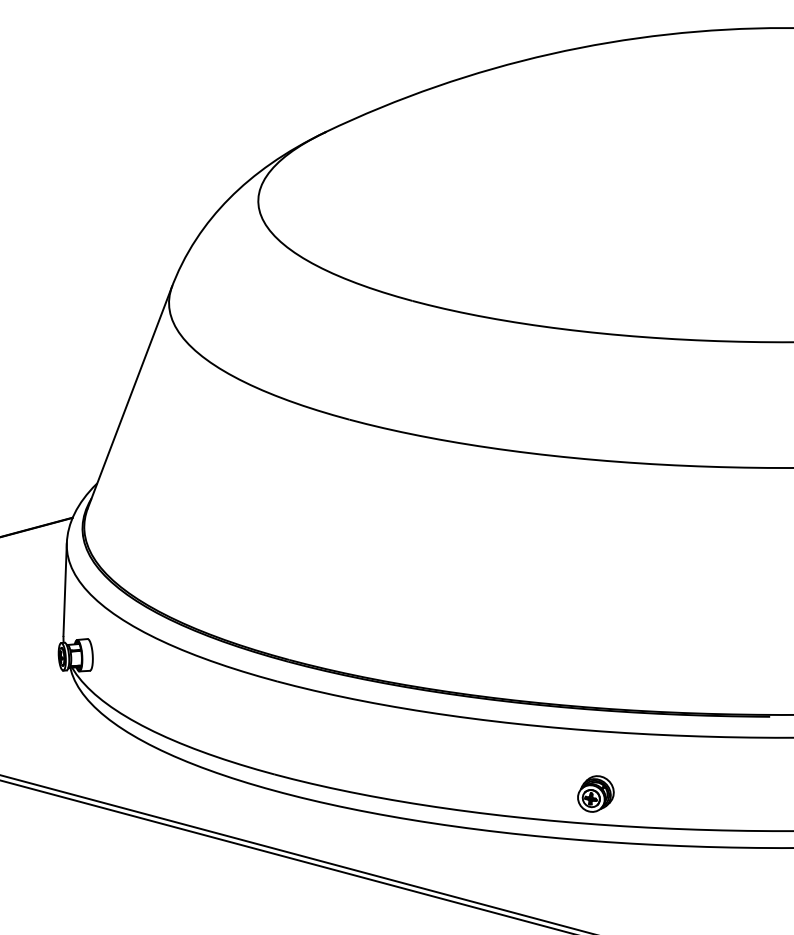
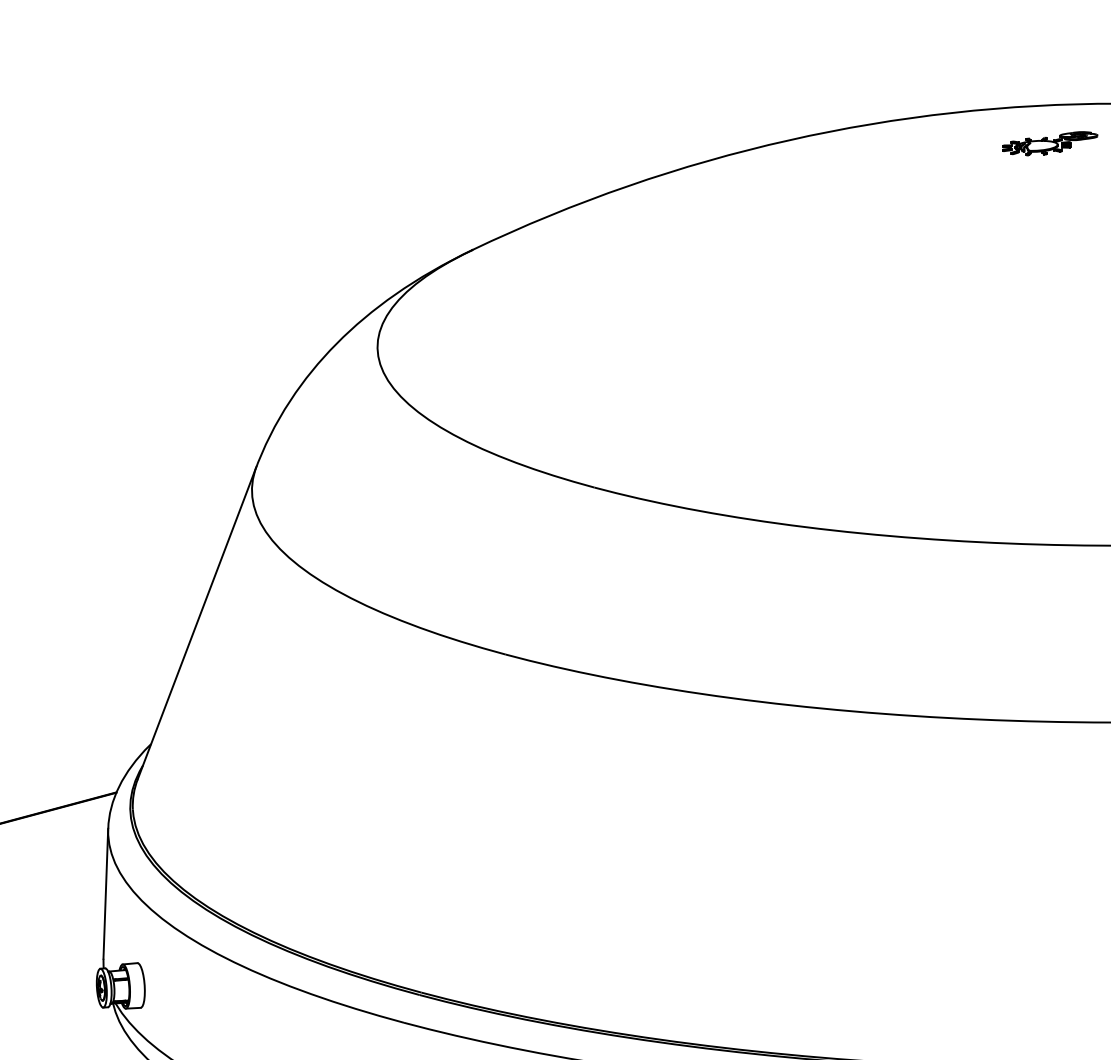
part: (736, 56) -> (1050, 143), added

